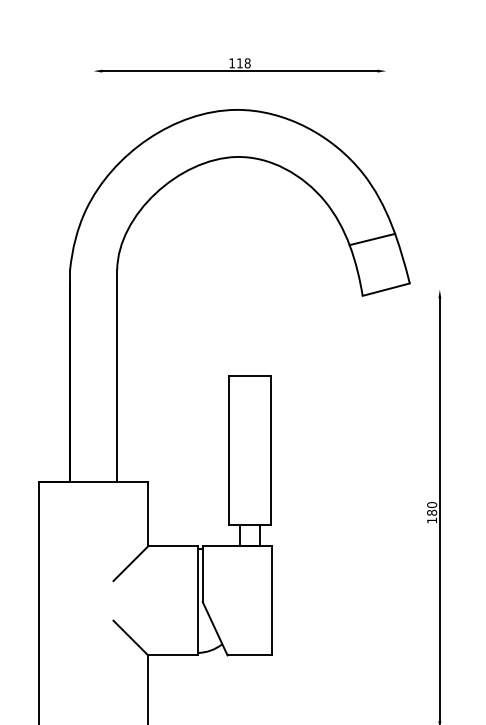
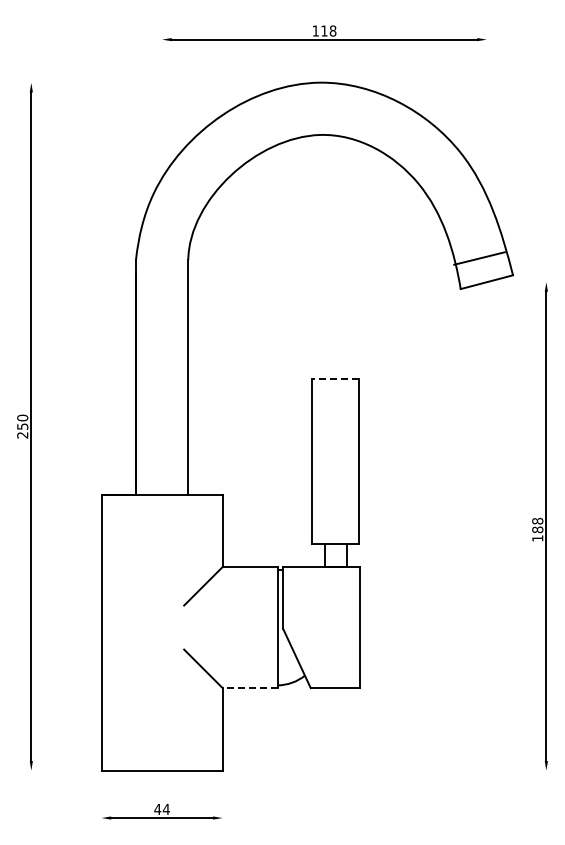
line: (372, 239) -> (479, 258), moved
line: (249, 376) -> (335, 378), solid -> dashed
text: (431, 504) -> (537, 520), 180 -> 188
line: (173, 655) -> (250, 688), solid -> dashed

